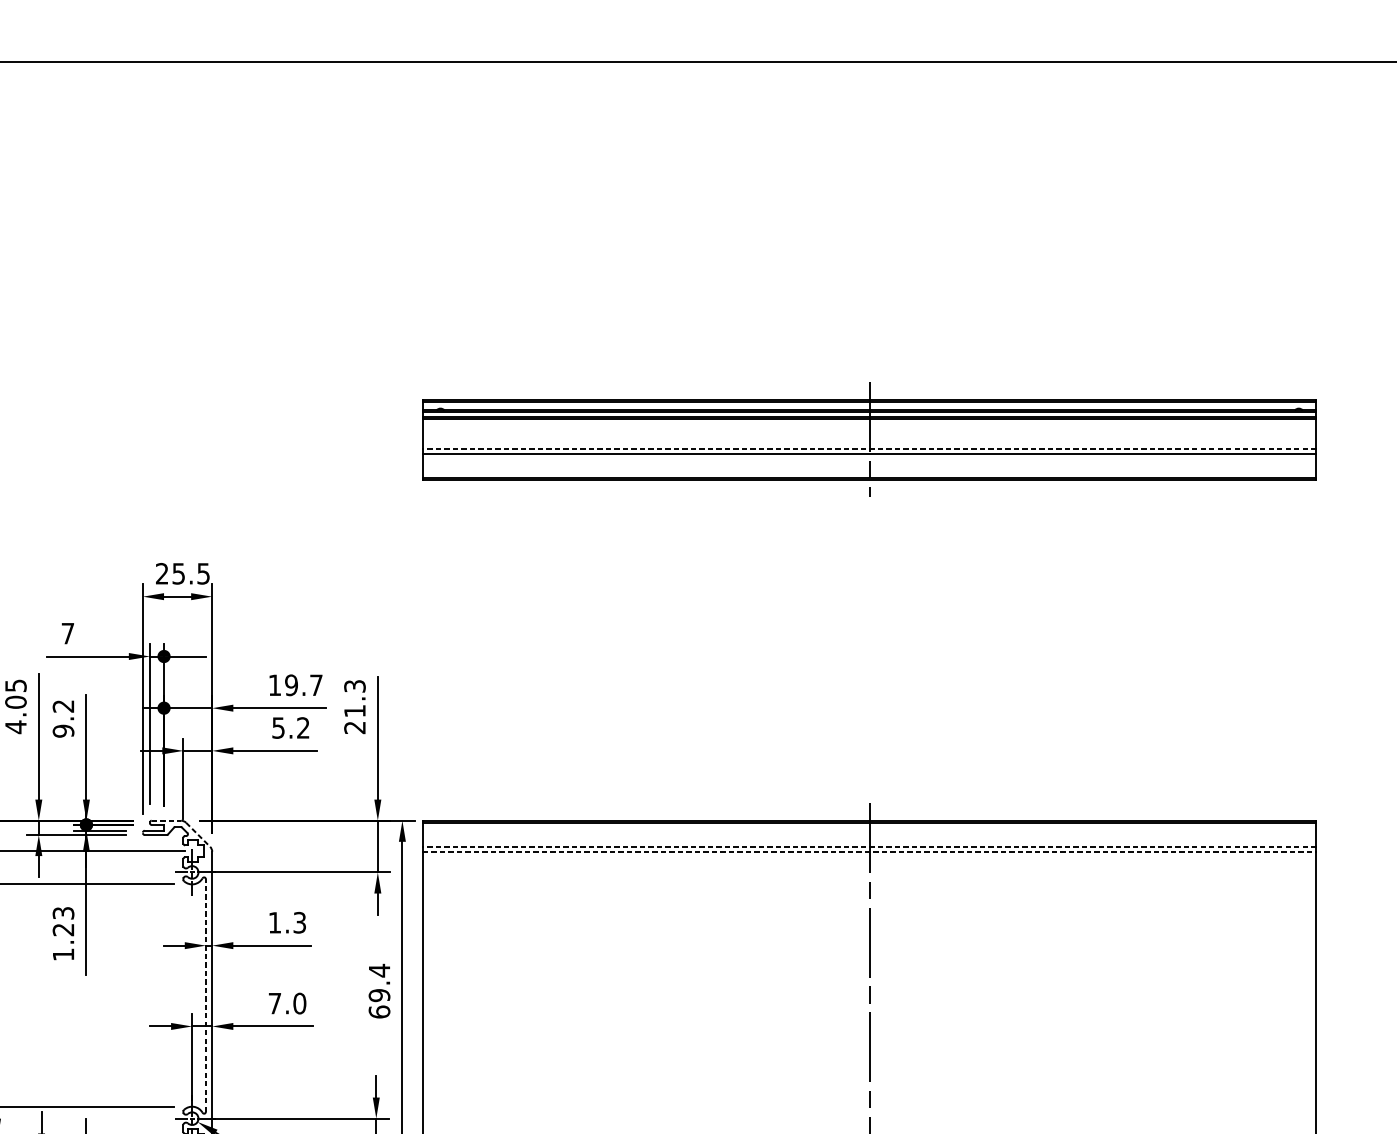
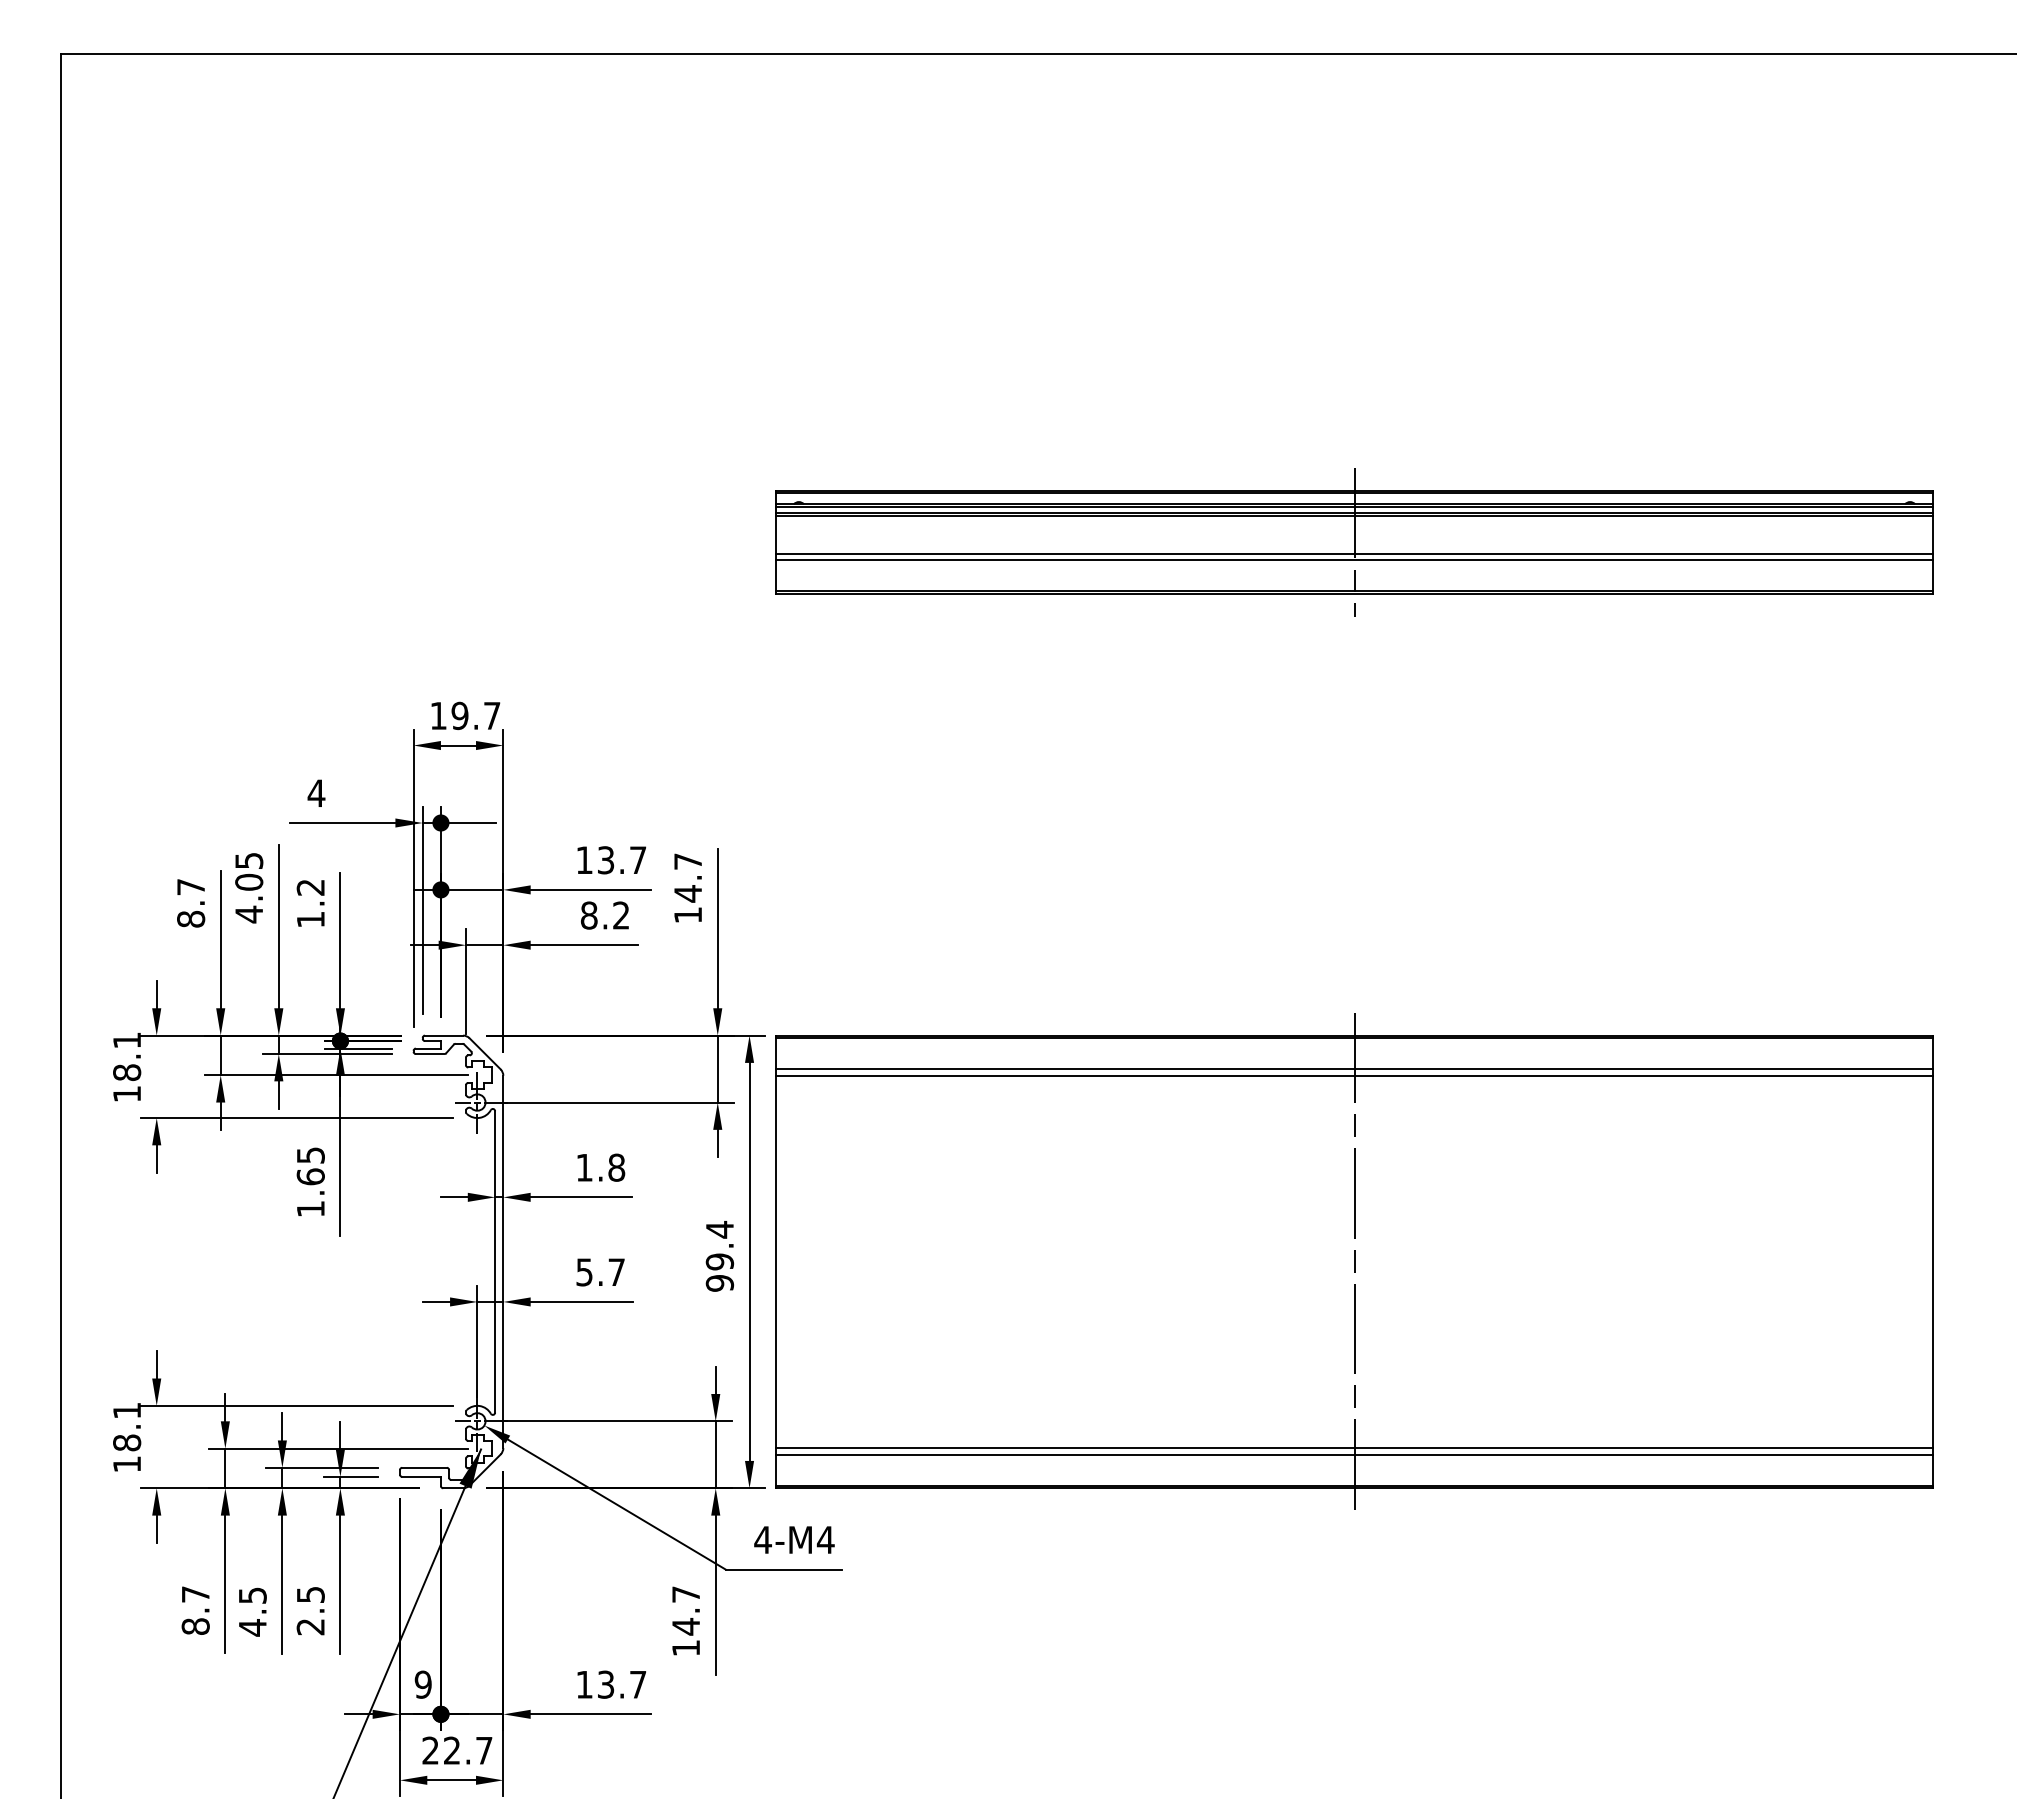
line: (869, 448) -> (1354, 553), dashed -> solid
text: (183, 573) -> (465, 715), 25.5 -> 19.7
text: (67, 632) -> (316, 792), 7 -> 4
text: (291, 685) -> (605, 860), 19.7 -> 13.7
text: (355, 707) -> (688, 888), 21.3 -> 14.7
text: (278, 727) -> (588, 915), 5.2 -> 8.2
text: (63, 731) -> (310, 919), 9.2 -> 1.2
line: (166, 820) -> (444, 1035), dashed -> solid
line: (198, 834) -> (485, 1053), dashed -> solid
line: (869, 846) -> (1354, 1069), dashed -> solid
line: (870, 851) -> (1355, 1075), dashed -> solid
text: (63, 921) -> (310, 1166), 1.23 -> 1.65
text: (299, 922) -> (616, 1167), 1.3 -> 1.8
line: (206, 995) -> (495, 1261), dashed -> solid
text: (287, 1003) -> (600, 1272), 7.0 -> 5.7
text: (379, 1011) -> (719, 1282), 69.4 -> 99.4

